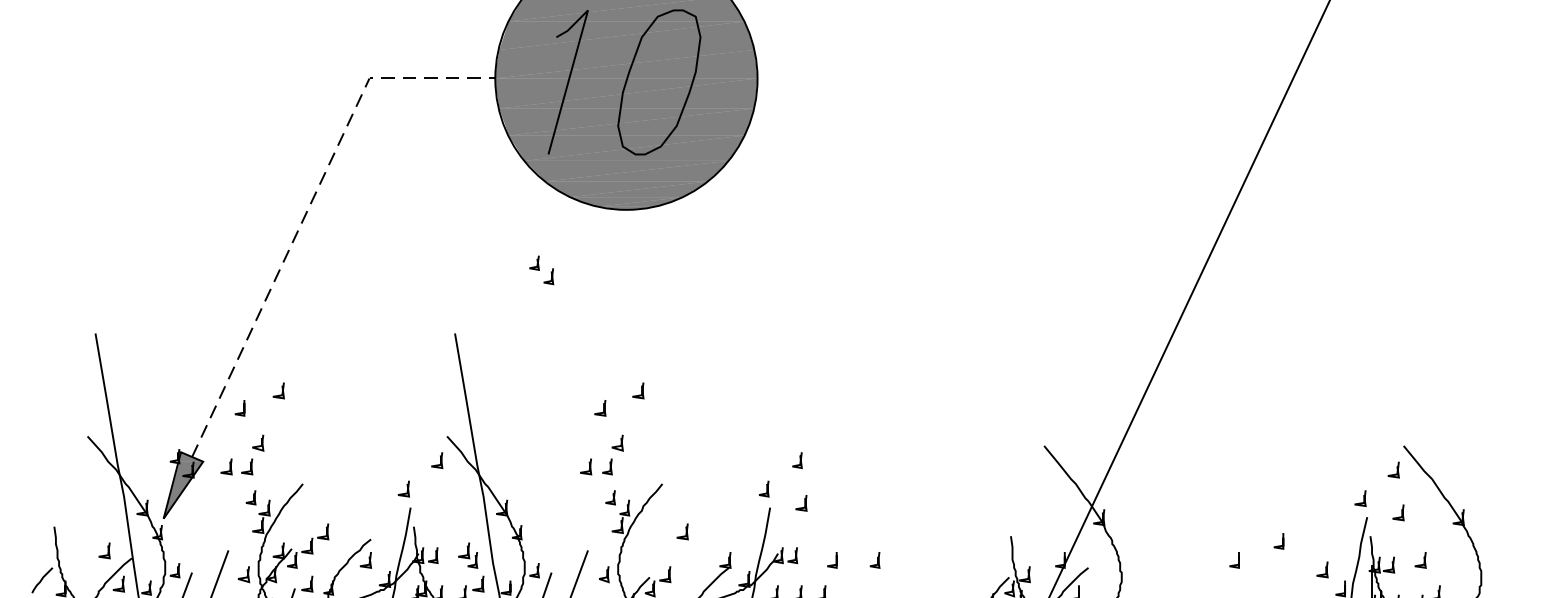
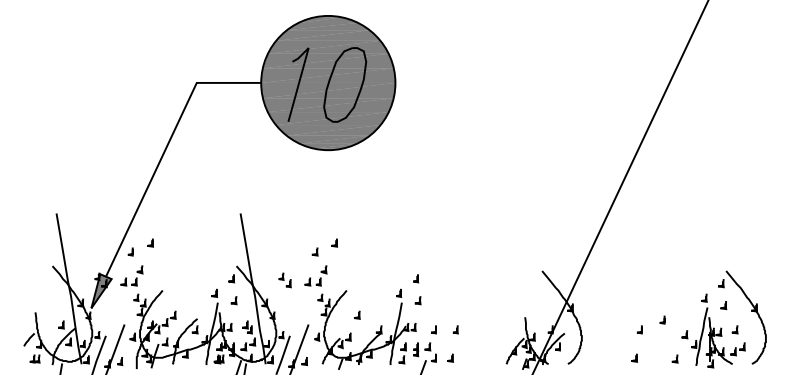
line: (308, 208) -> (165, 149), dashed -> solid
part: (540, 271) -> (284, 280), moved
line: (443, 505) -> (234, 301), added

